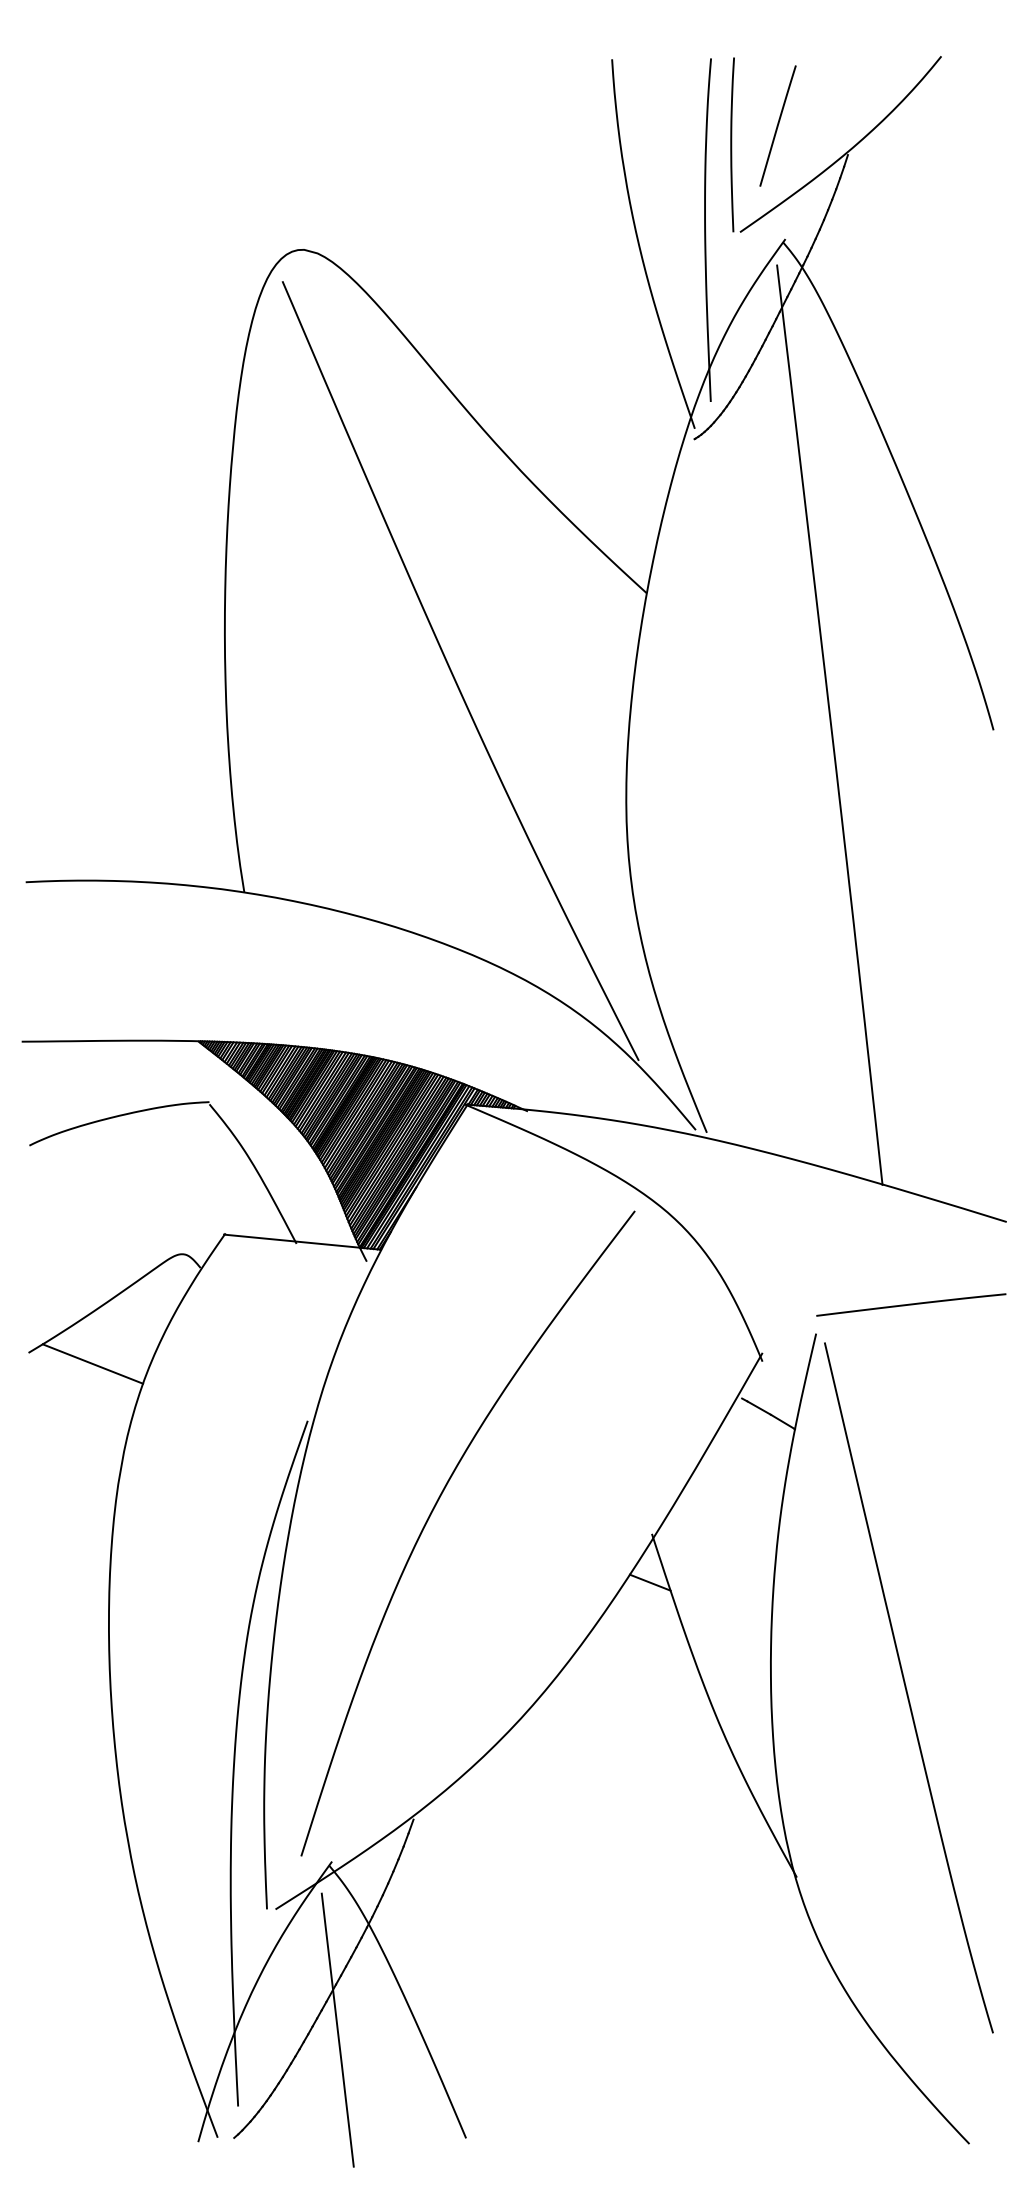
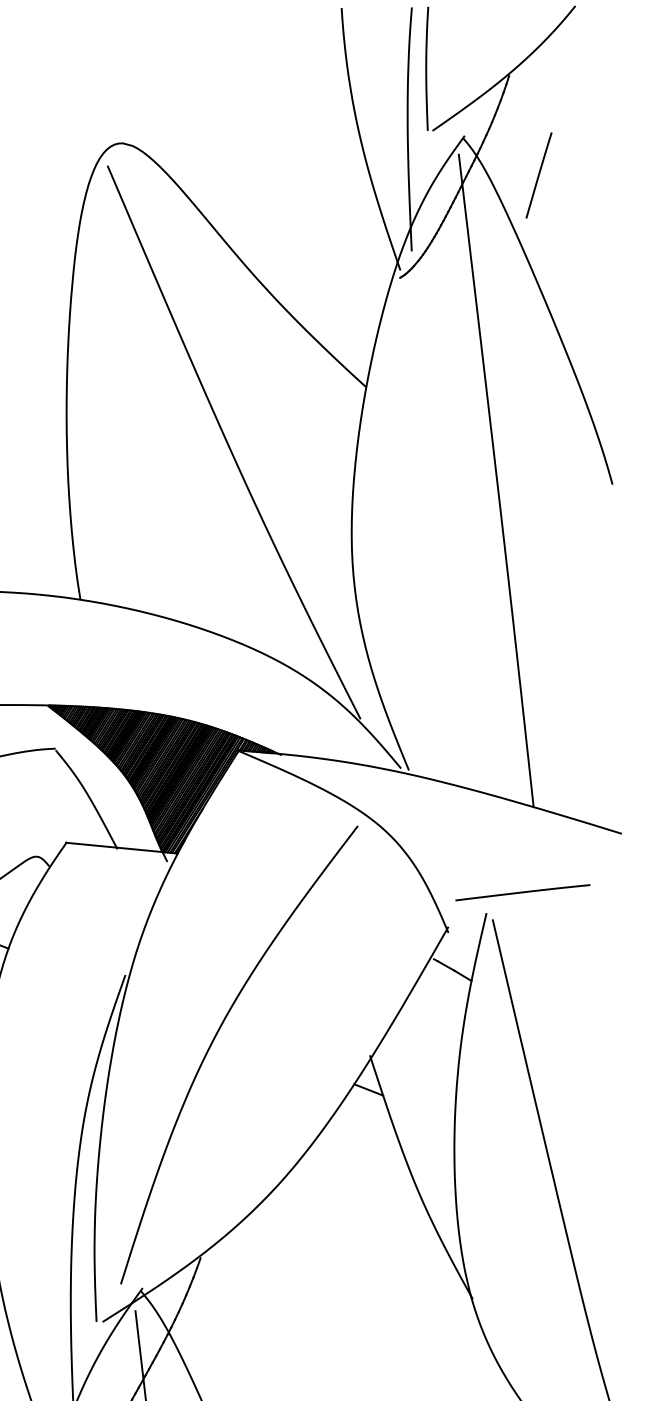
line: (777, 125) -> (538, 175), moved
line: (911, 1304) -> (523, 892), moved

